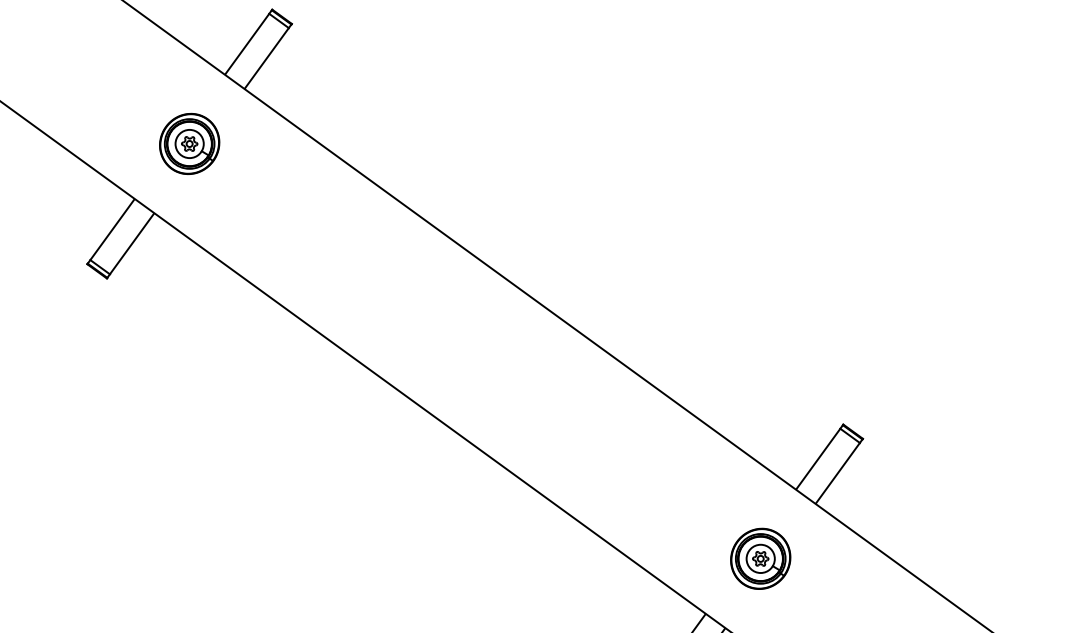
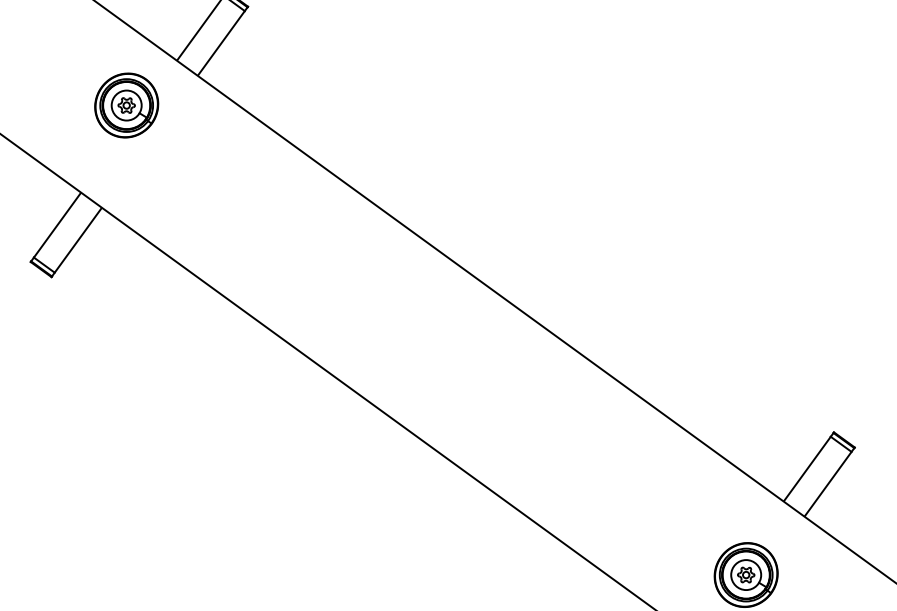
part: (189, 143) -> (126, 105), moved

